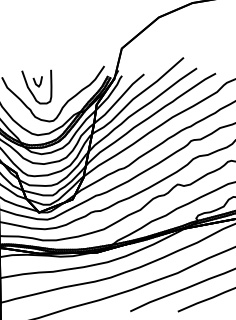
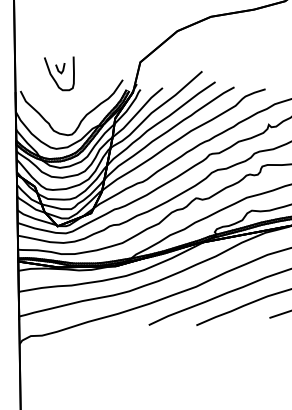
part: (36, 86) -> (59, 73), moved

